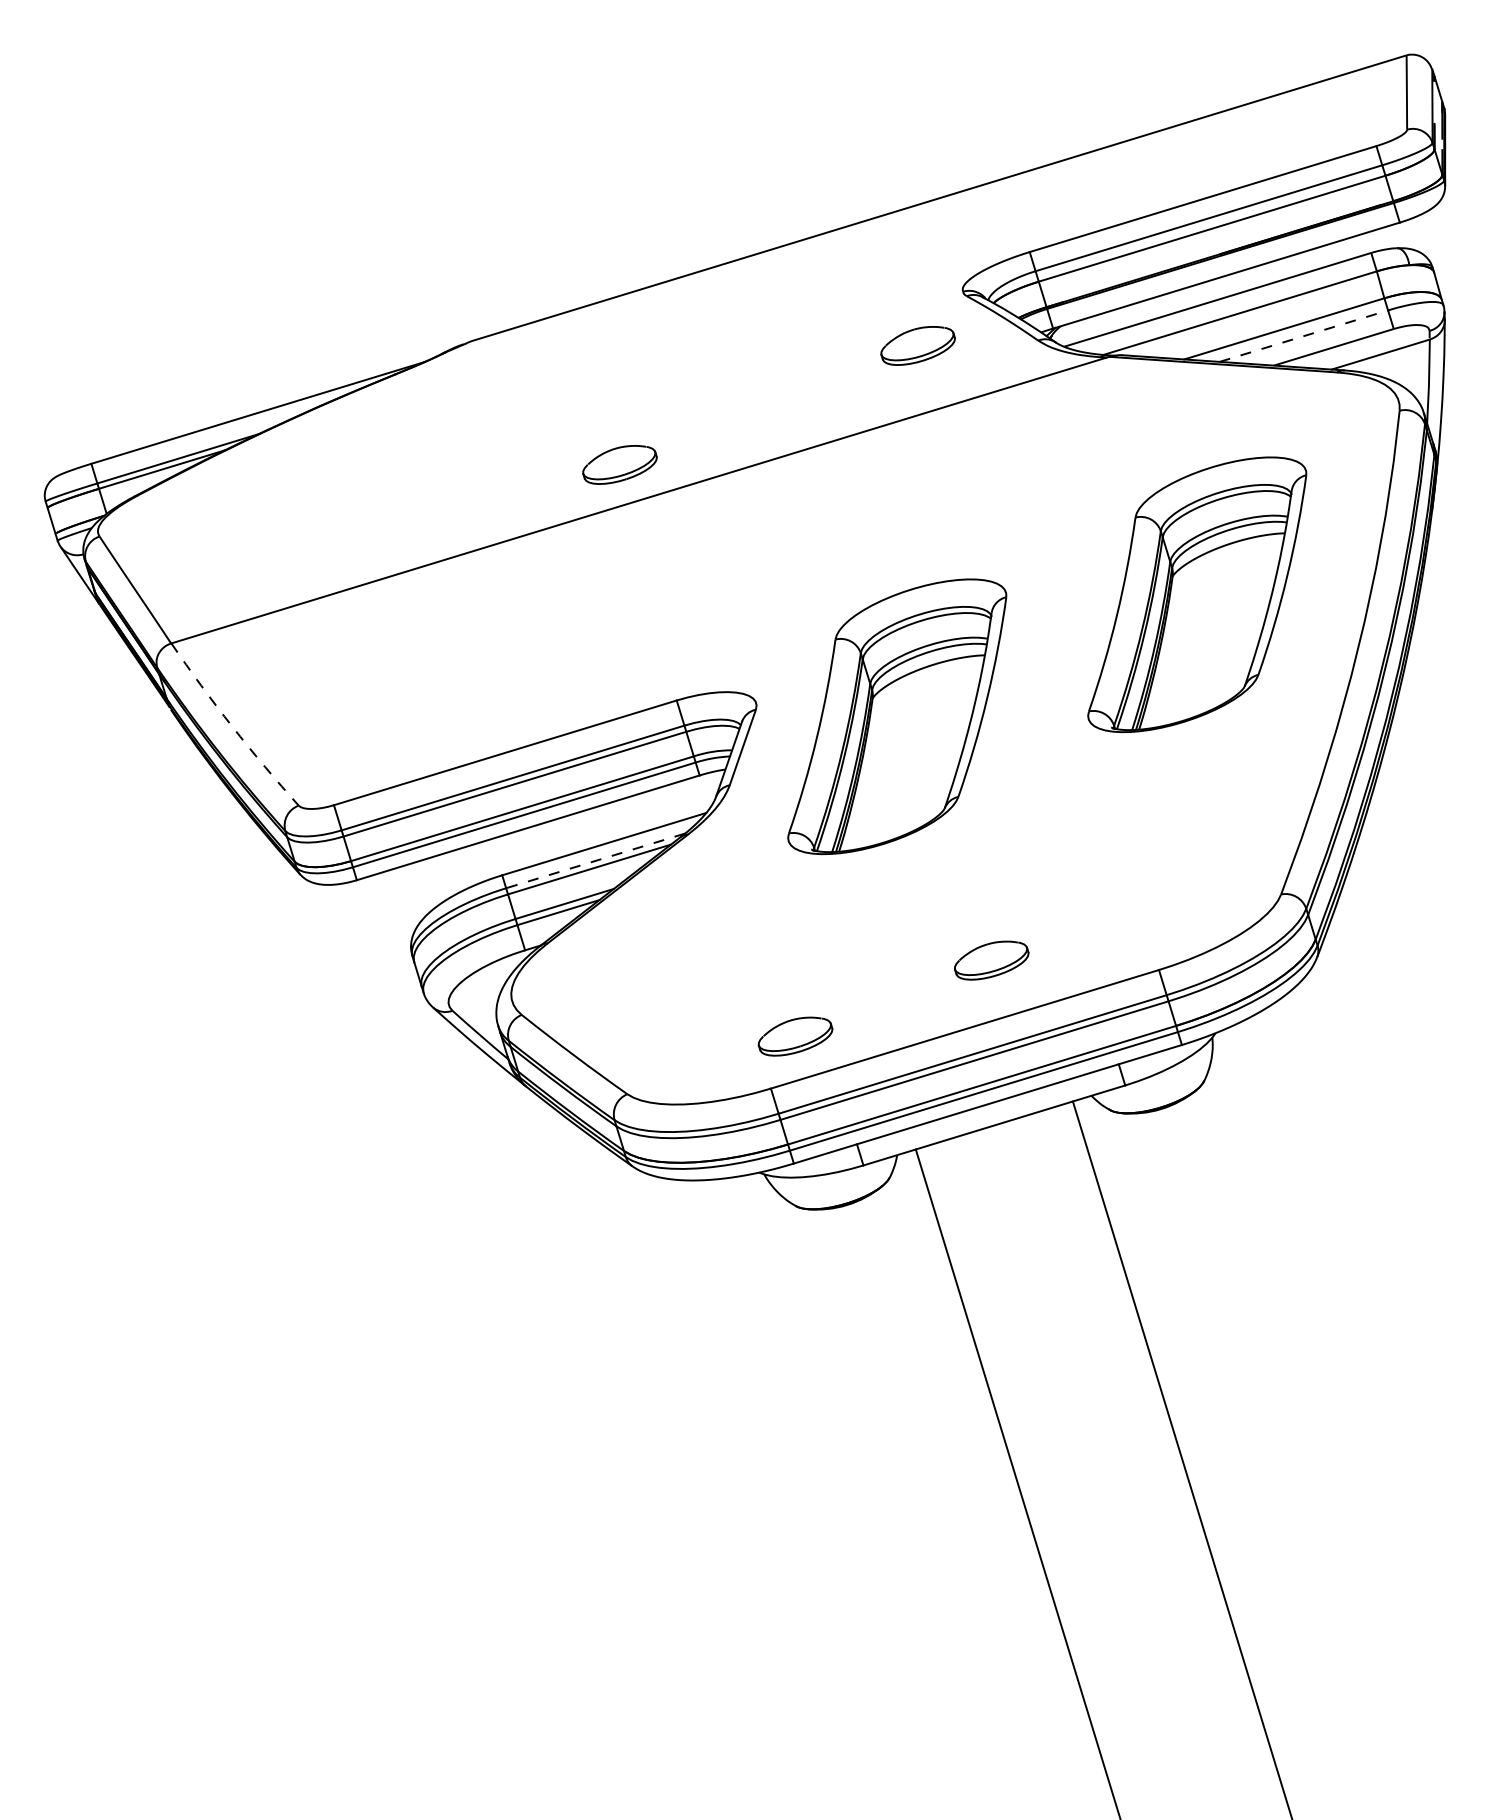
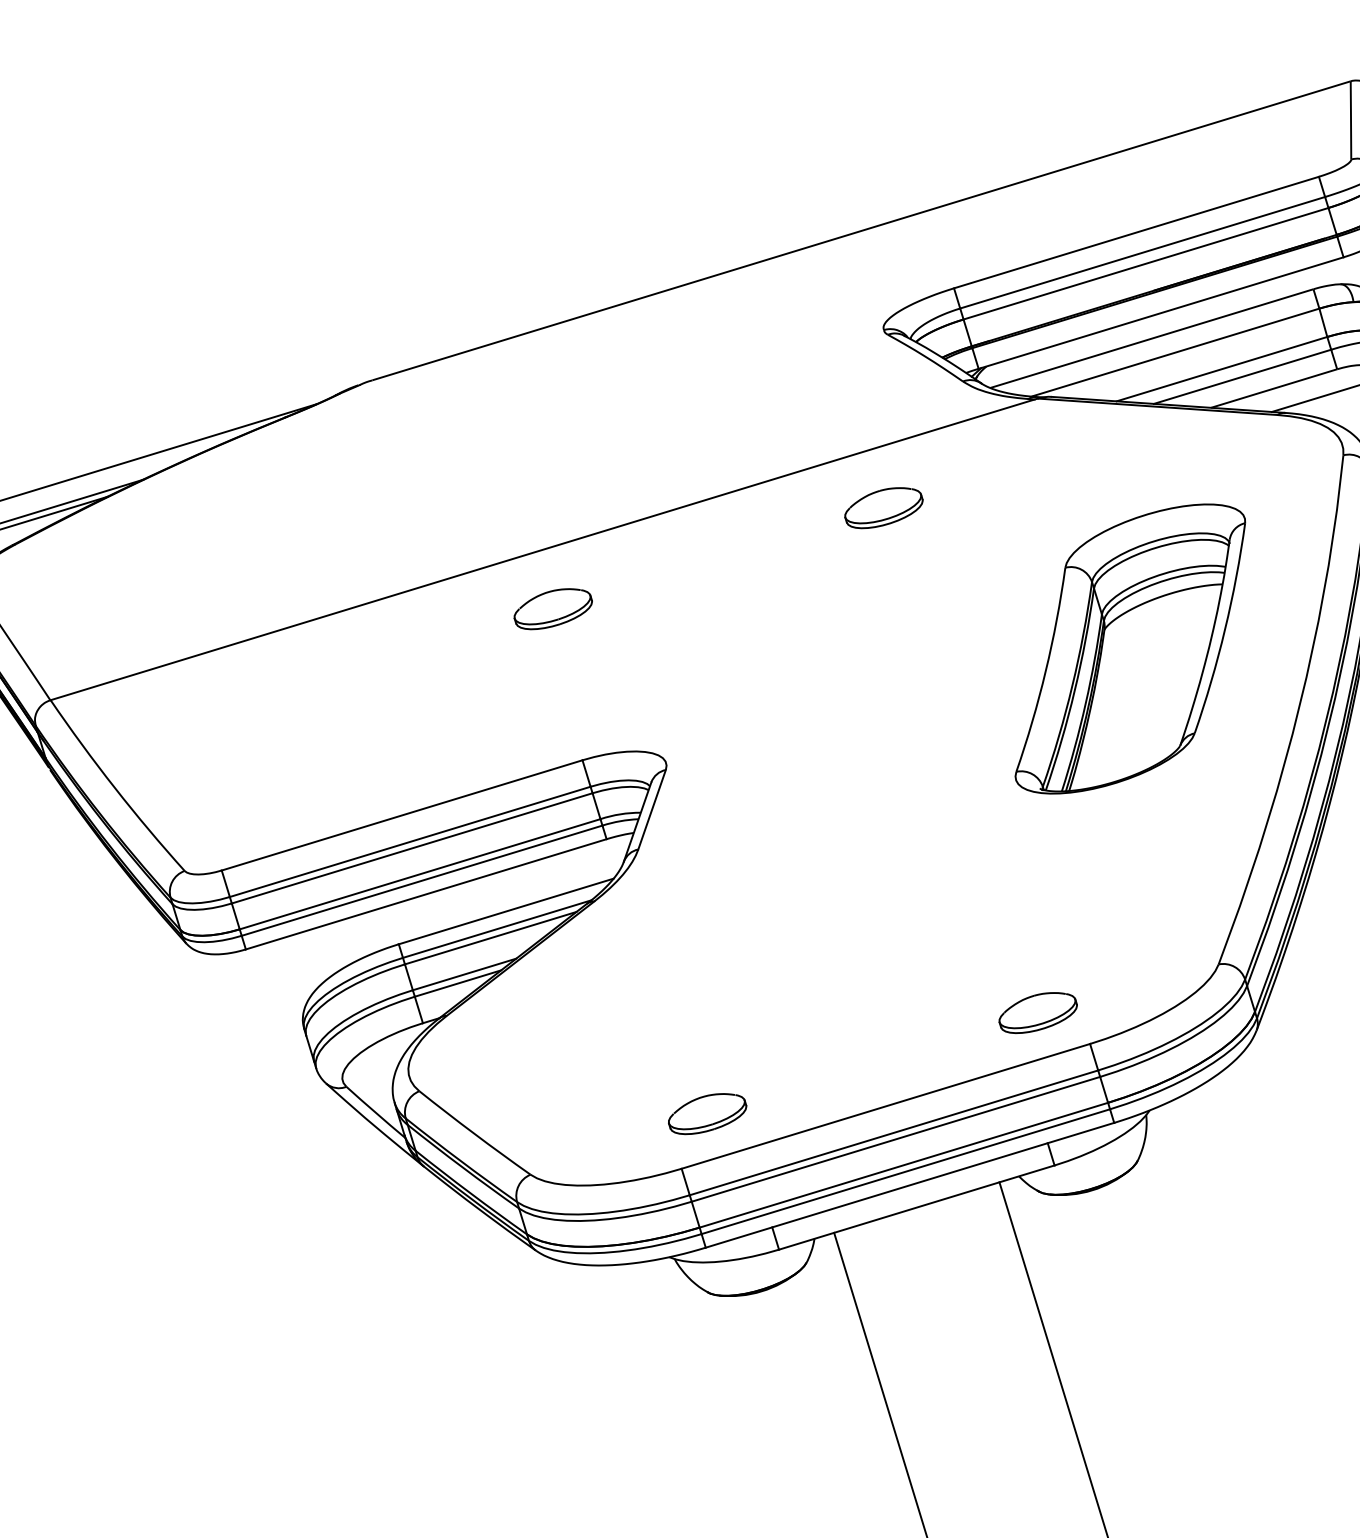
line: (1304, 336) -> (1243, 377), dashed -> solid
part: (917, 345) -> (883, 507), moved
part: (619, 464) -> (552, 608), moved
part: (897, 716) -> (814, 777), removed
arc: (232, 726) -> (114, 787), dashed -> solid
line: (595, 860) -> (497, 928), dashed -> solid
part: (991, 960) -> (1037, 1012), moved

